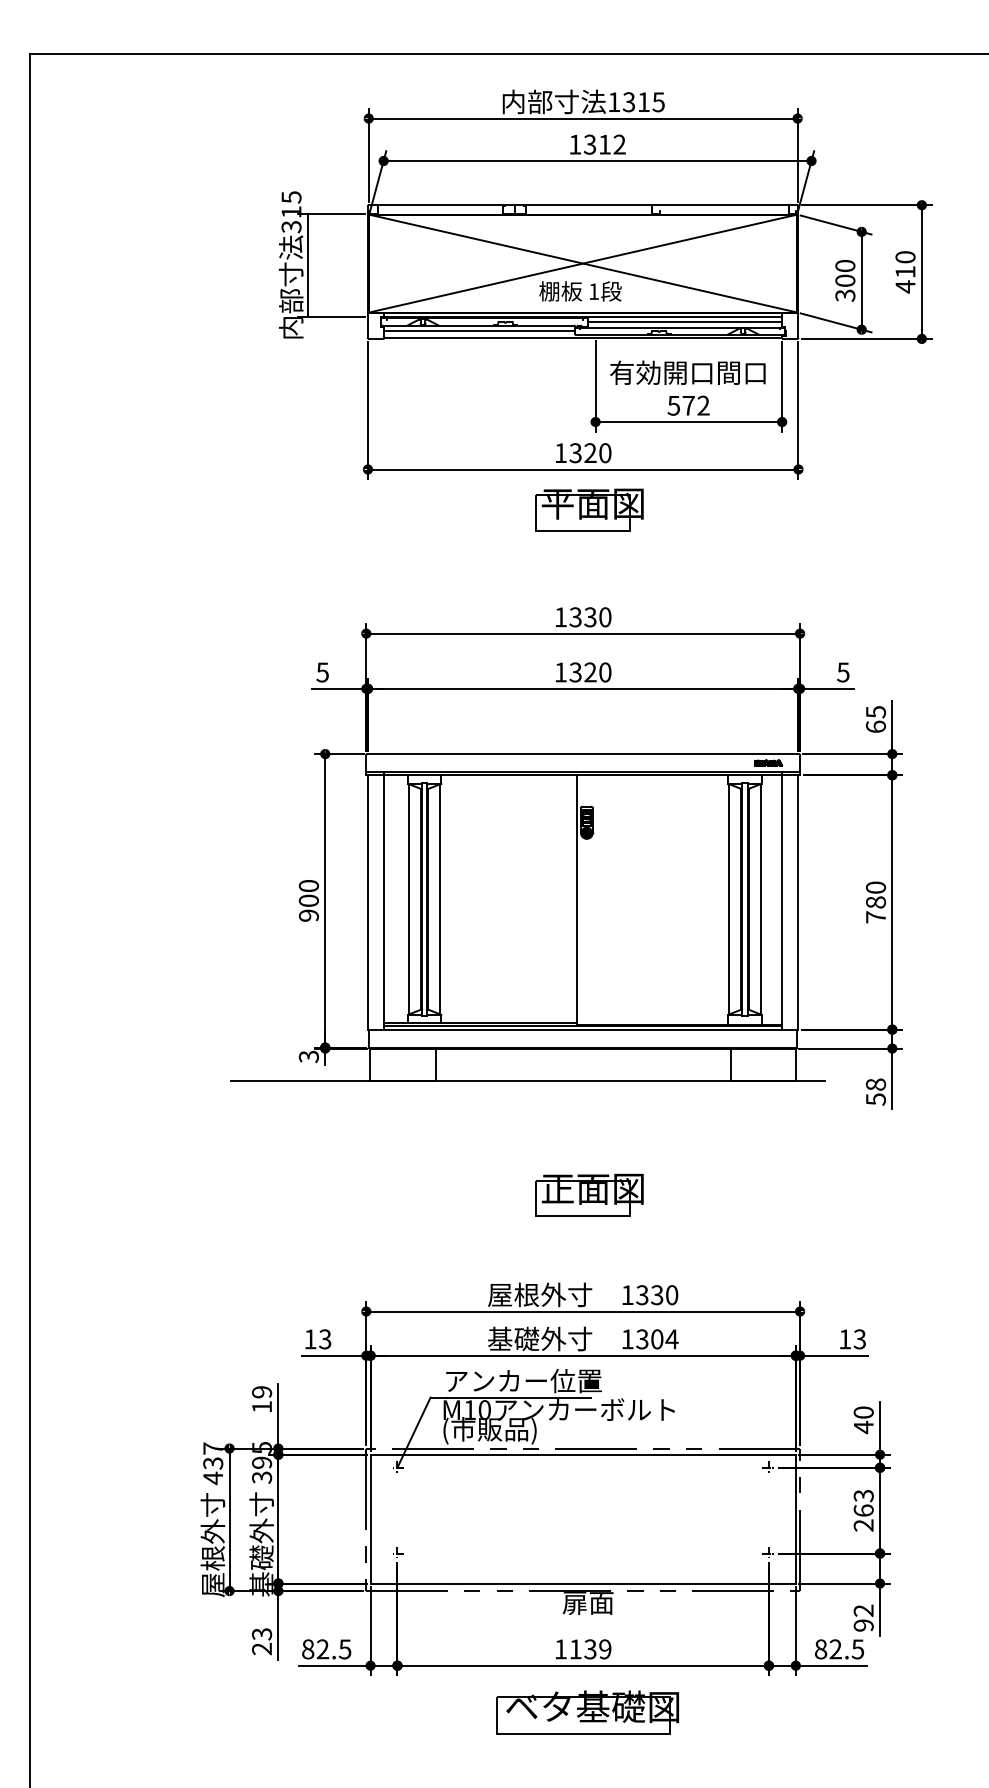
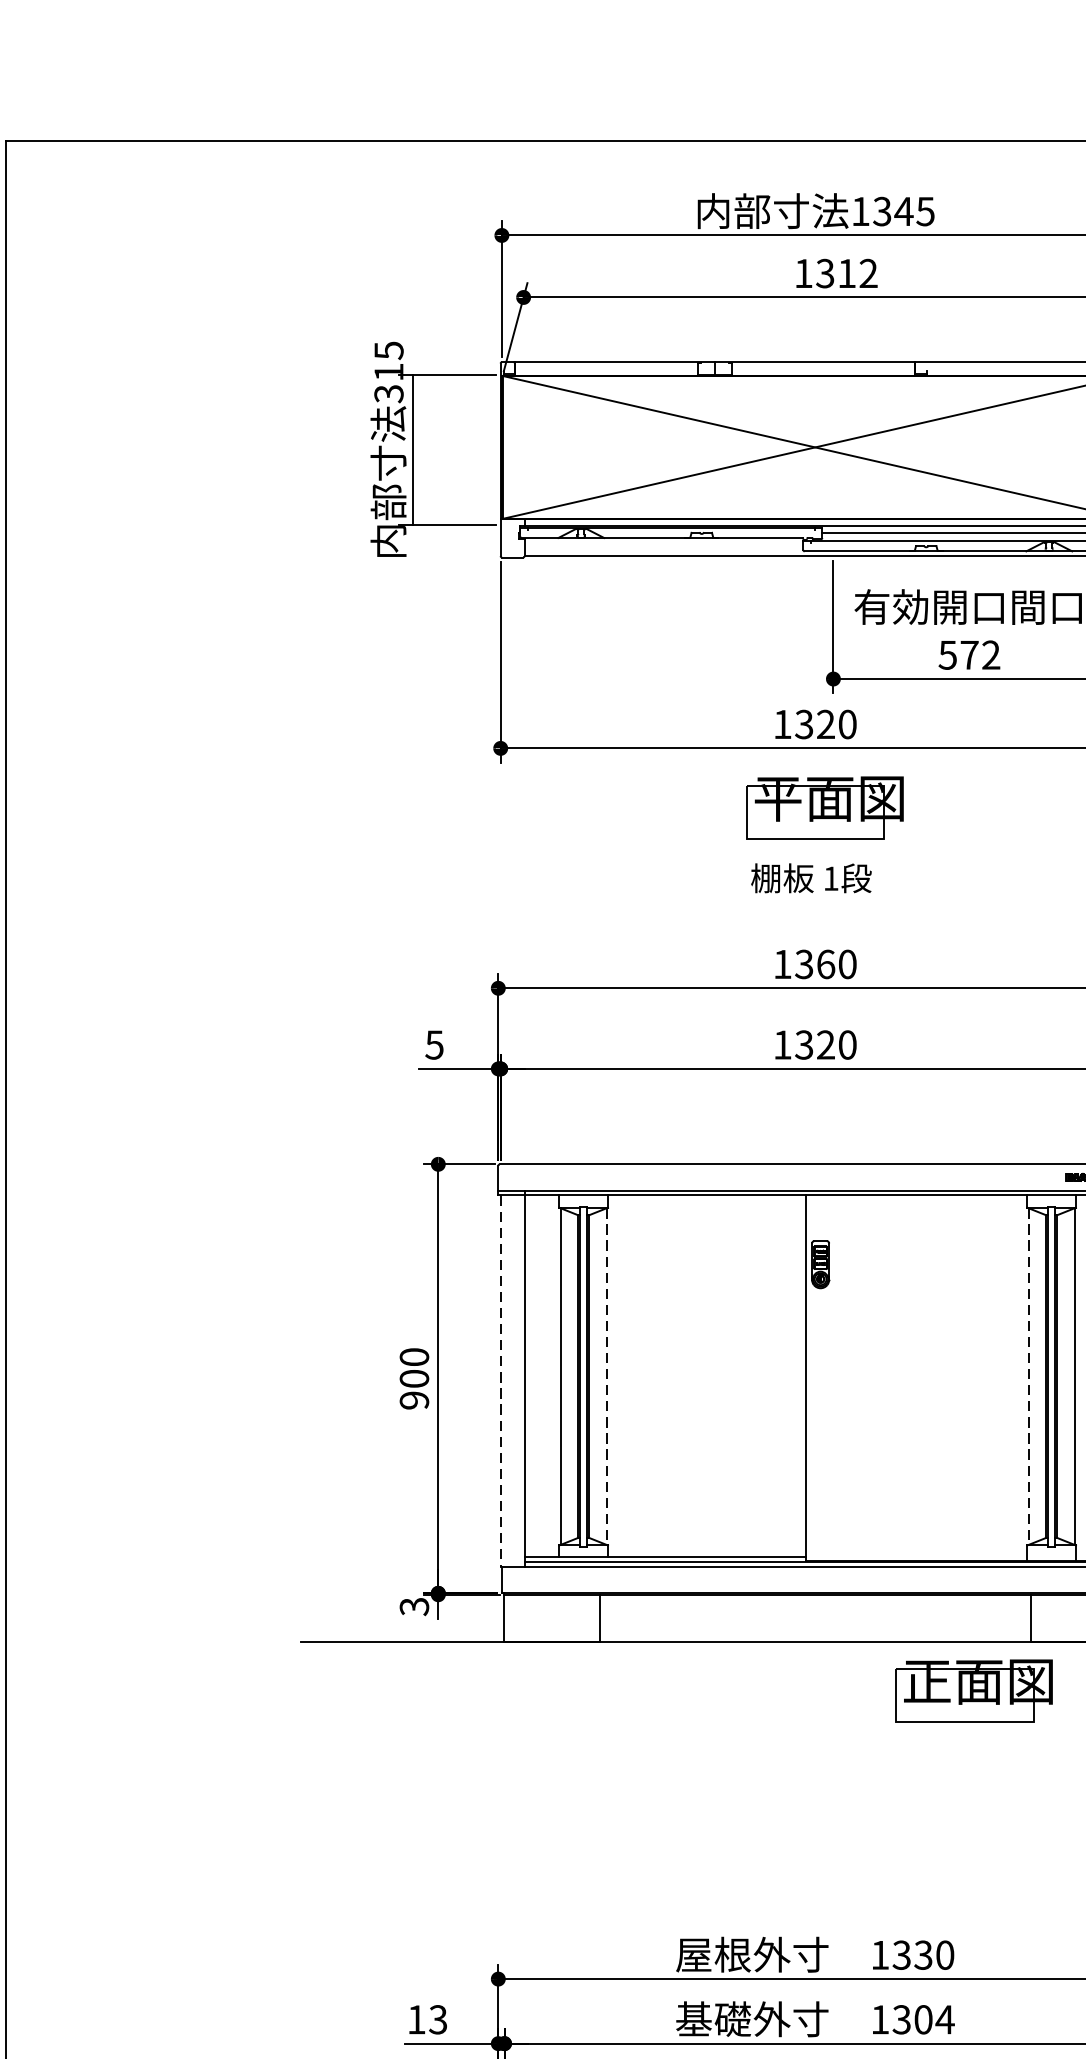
text: (643, 101) -> (903, 210), 1315 -> 1345
text: (580, 291) -> (811, 878), moved
line: (479, 330) -> (663, 545), removed
text: (590, 617) -> (825, 964), 1330 -> 1360
line: (440, 899) -> (606, 1376), solid -> dashed
line: (729, 899) -> (1029, 1376), solid -> dashed
line: (367, 903) -> (500, 1382), solid -> dashed
part: (589, 1194) -> (973, 1689), moved

